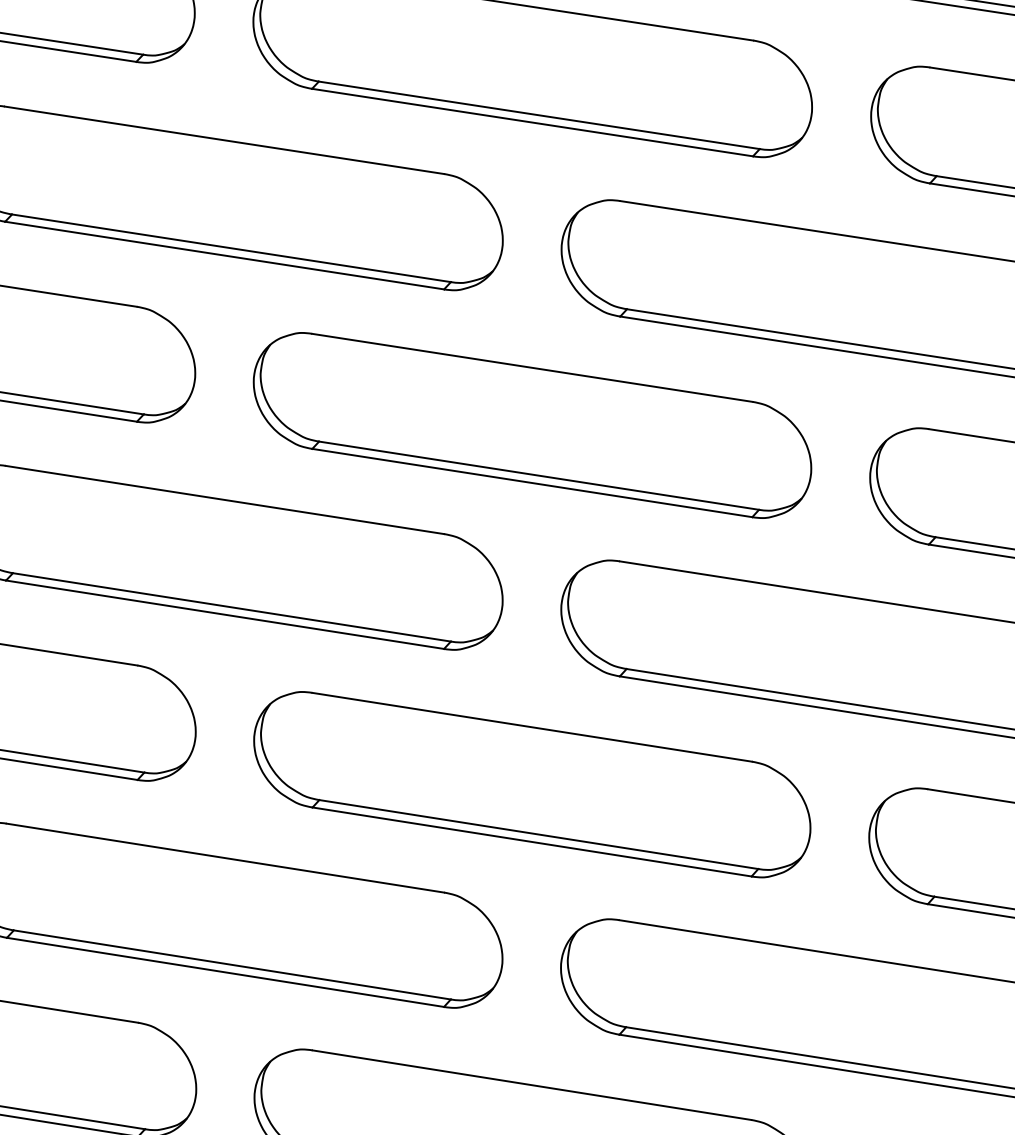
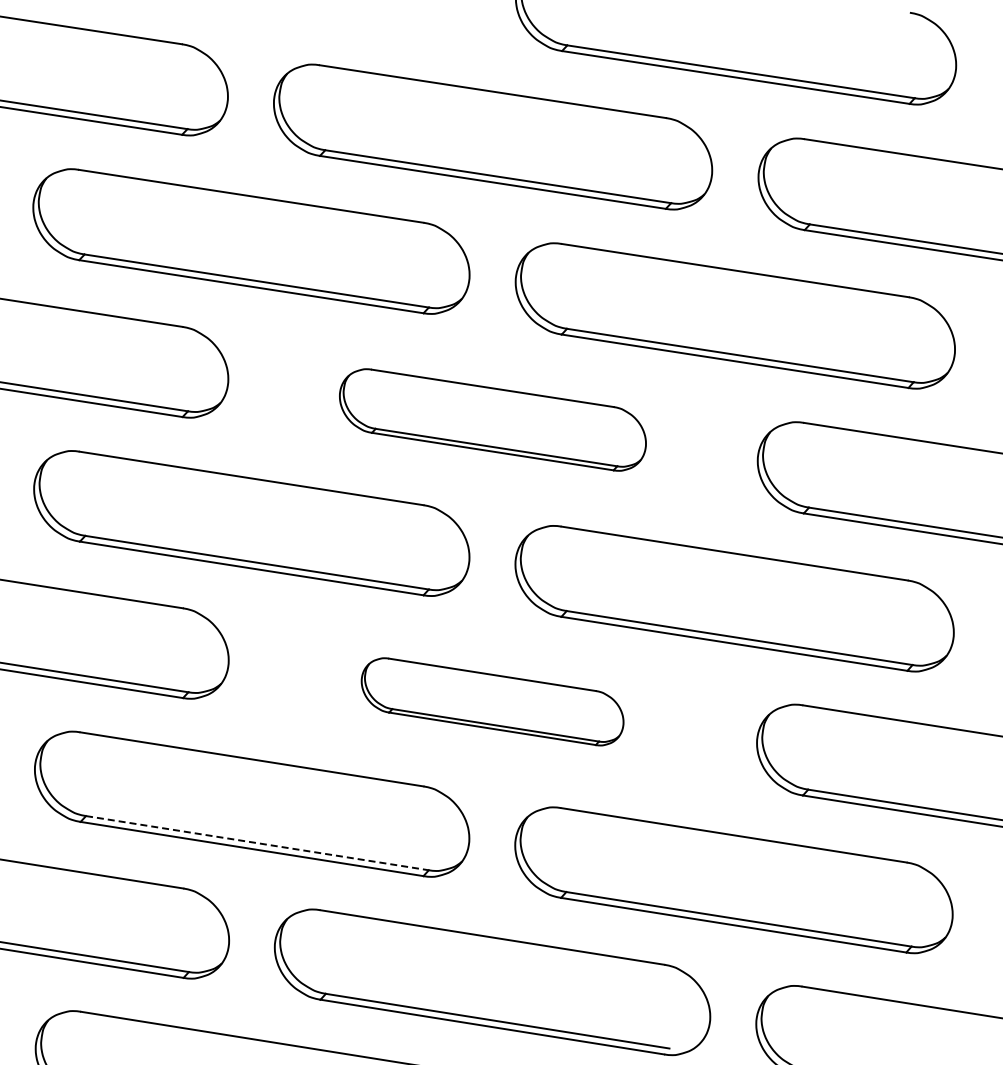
part: (532, 424) -> (492, 419), size x0.7
part: (532, 784) -> (492, 701), size x0.6
line: (232, 965) -> (257, 843), solid -> dashed

